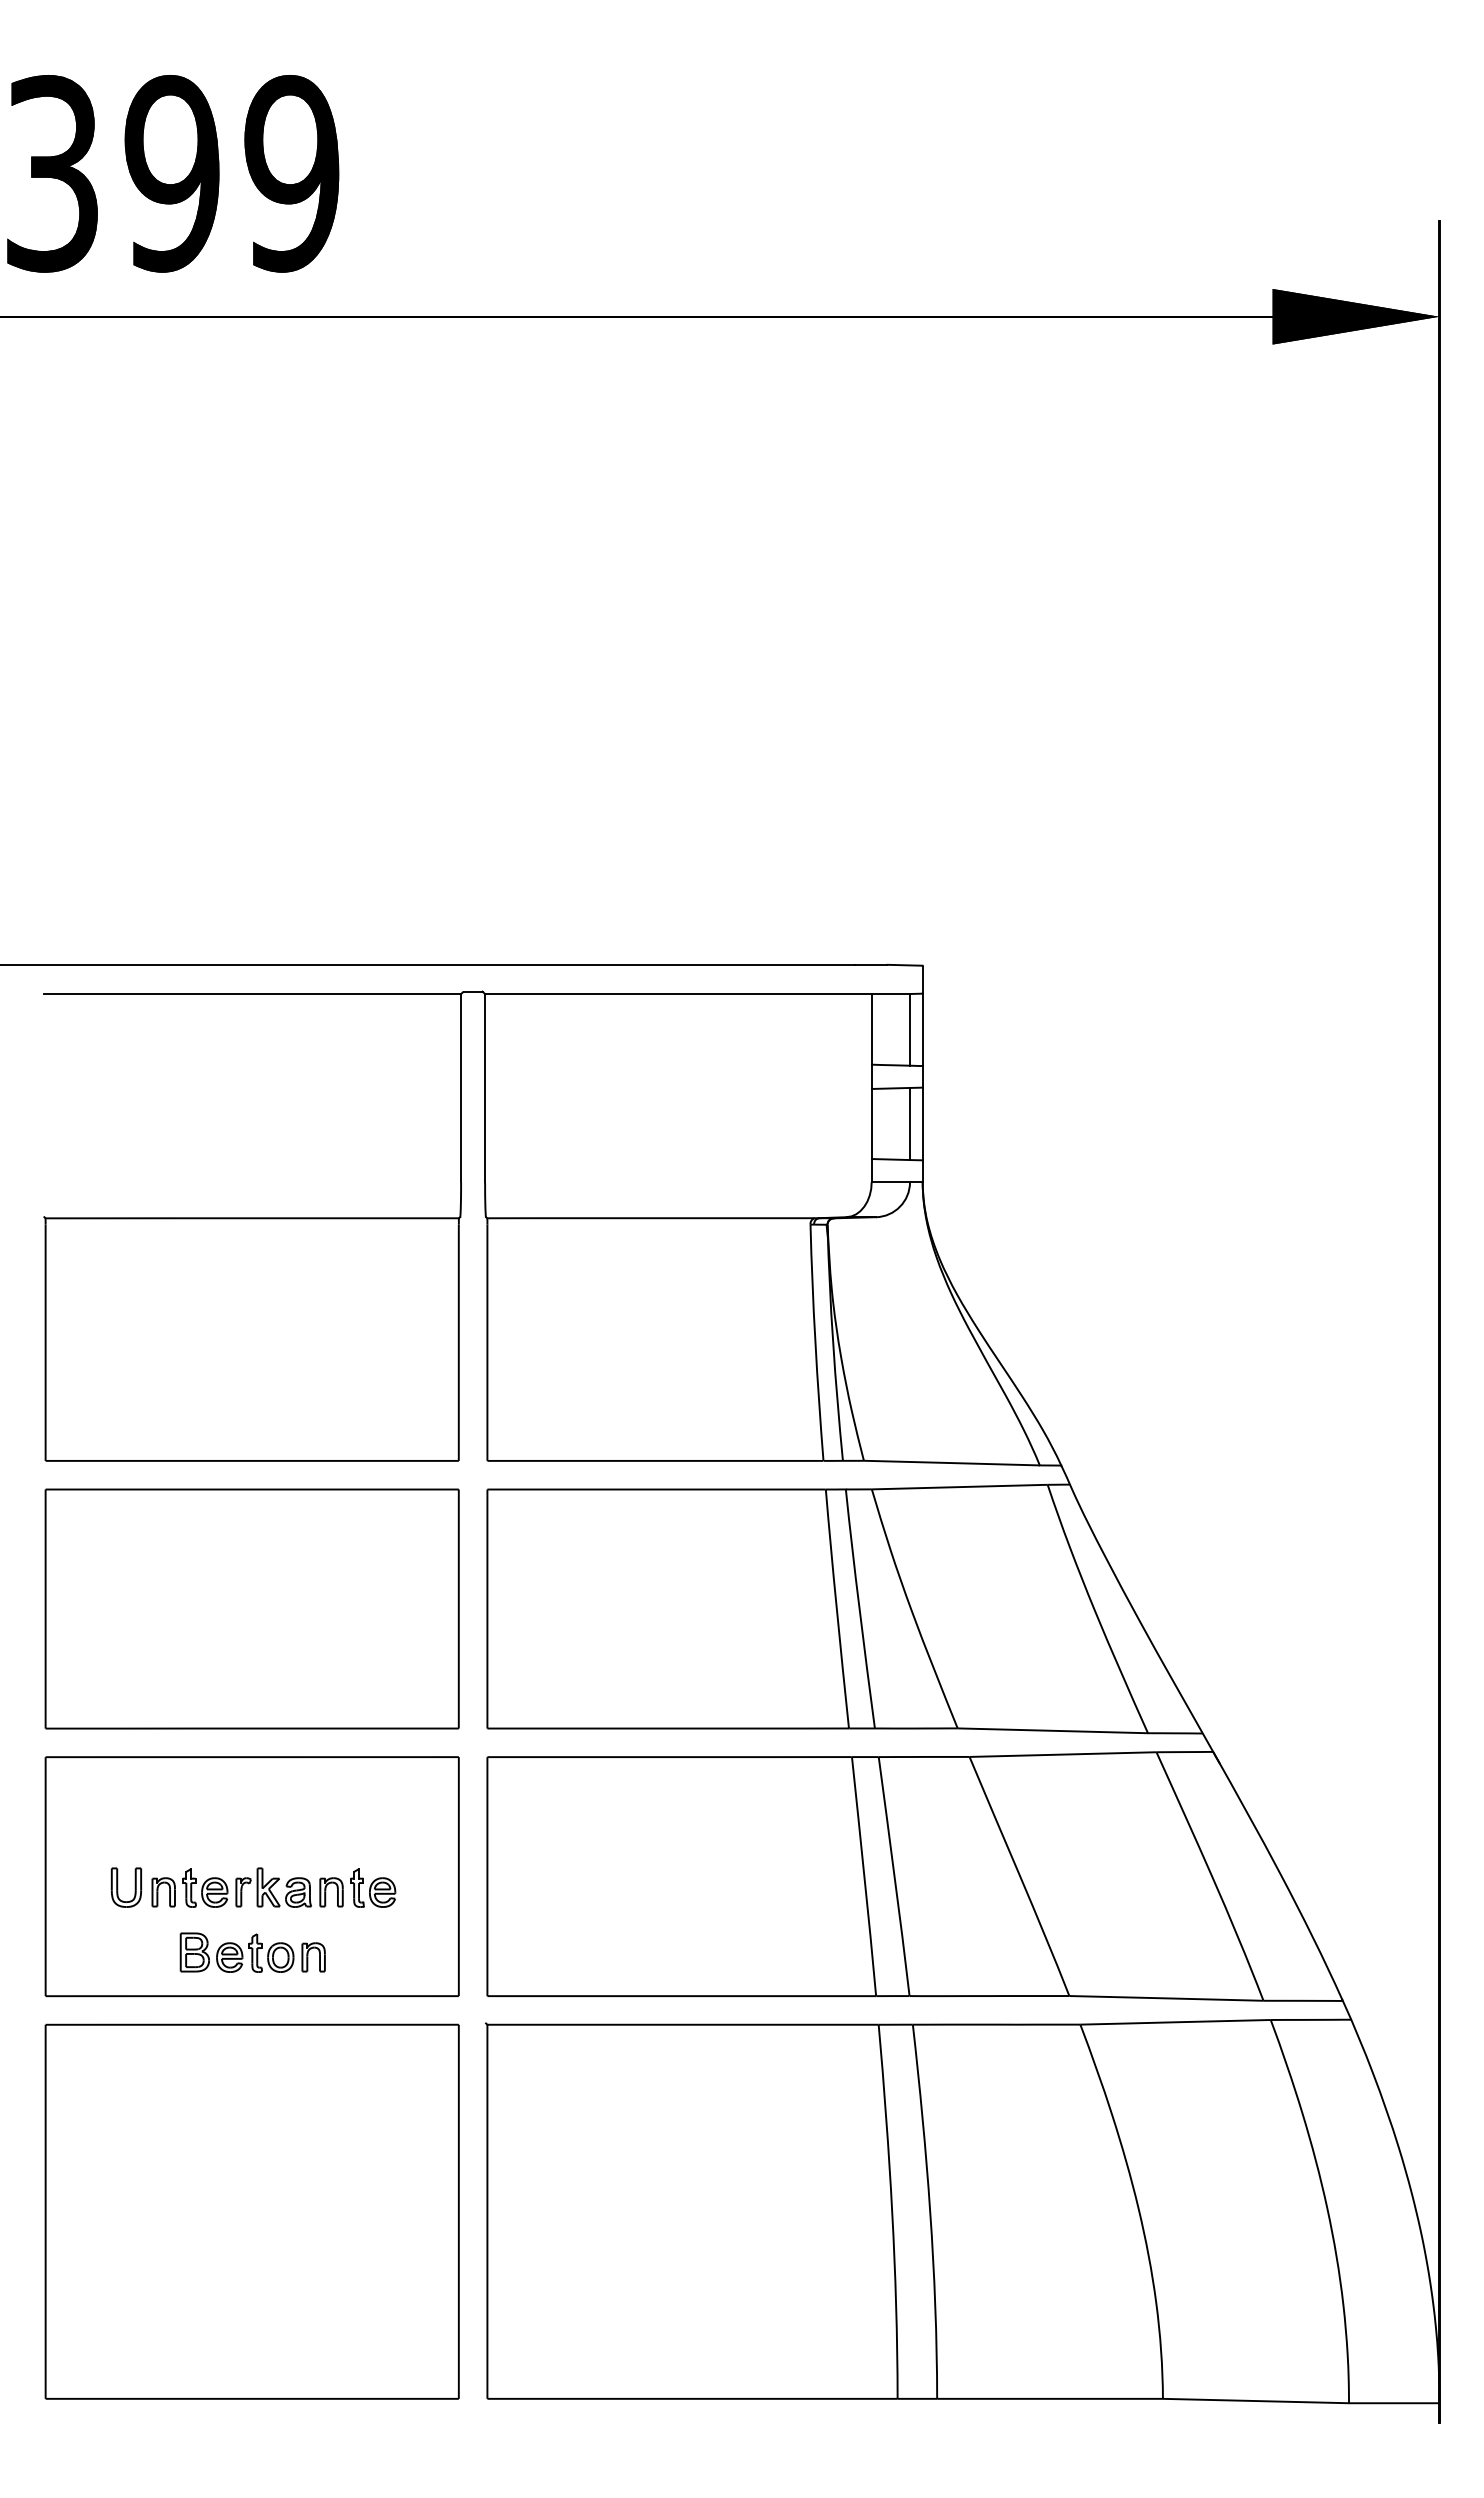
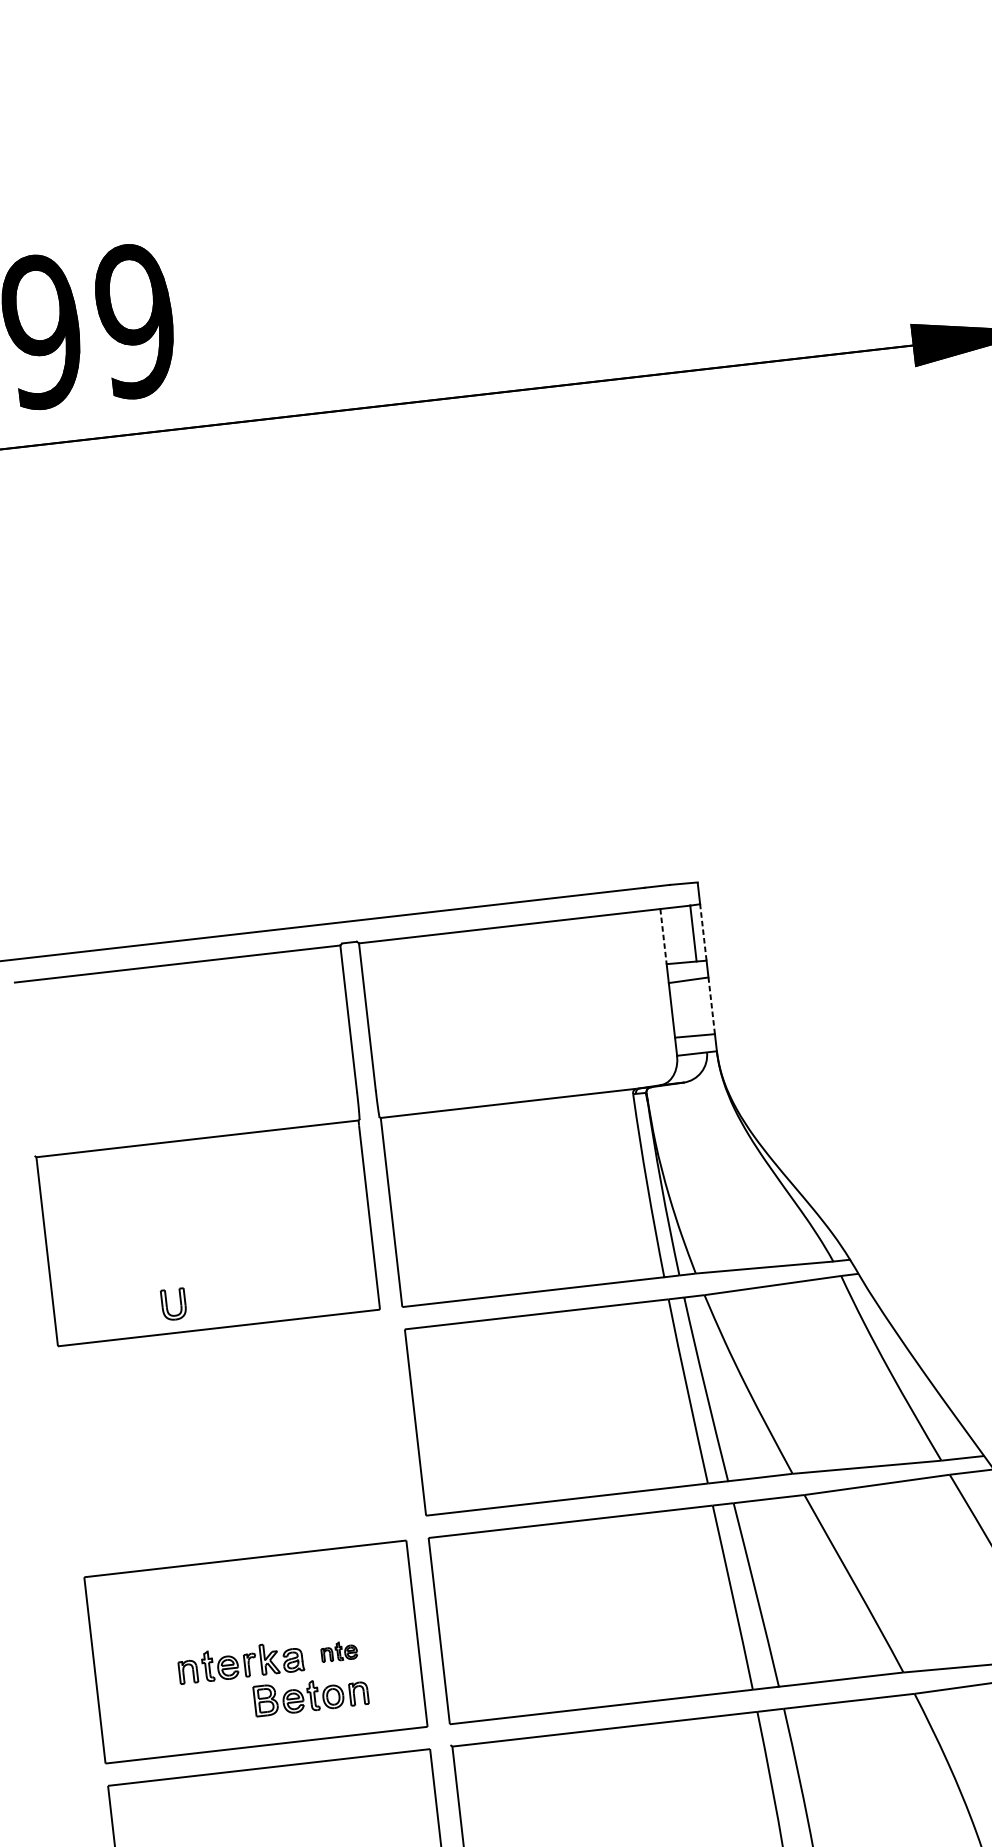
line: (871, 1029) -> (663, 936), solid -> dashed
line: (922, 1029) -> (703, 932), solid -> dashed
line: (910, 1123) -> (702, 1006), removed
line: (922, 1123) -> (711, 1005), solid -> dashed
part: (251, 1608) -> (231, 1443), removed
part: (118, 1887) -> (167, 1305), moved
part: (357, 1887) -> (338, 1651), size x0.6
part: (252, 1952) -> (310, 1695), moved

